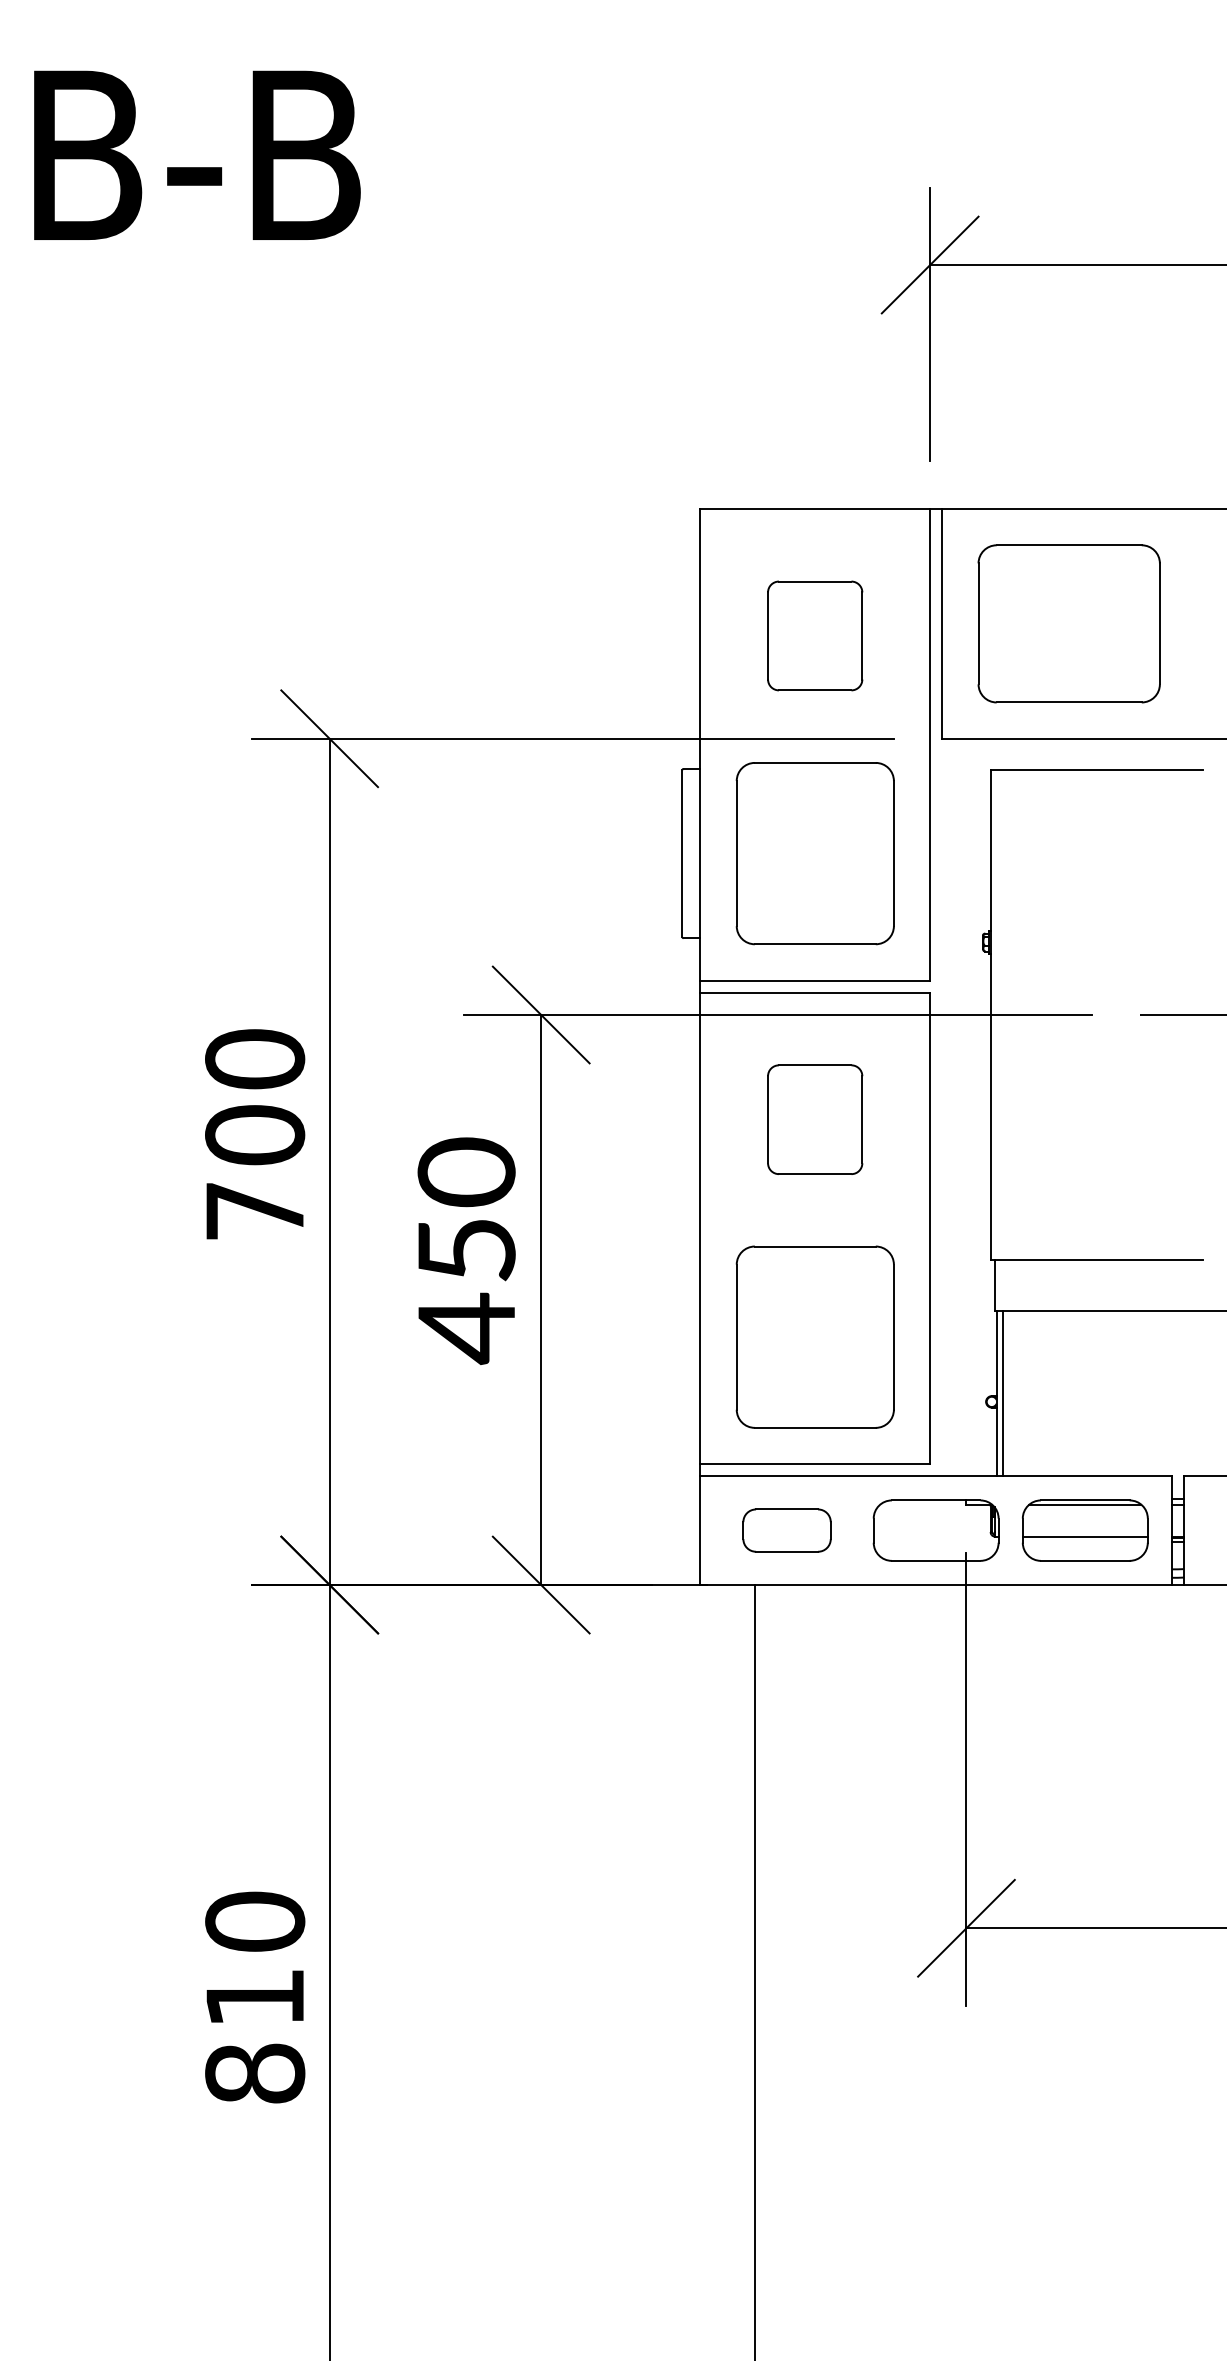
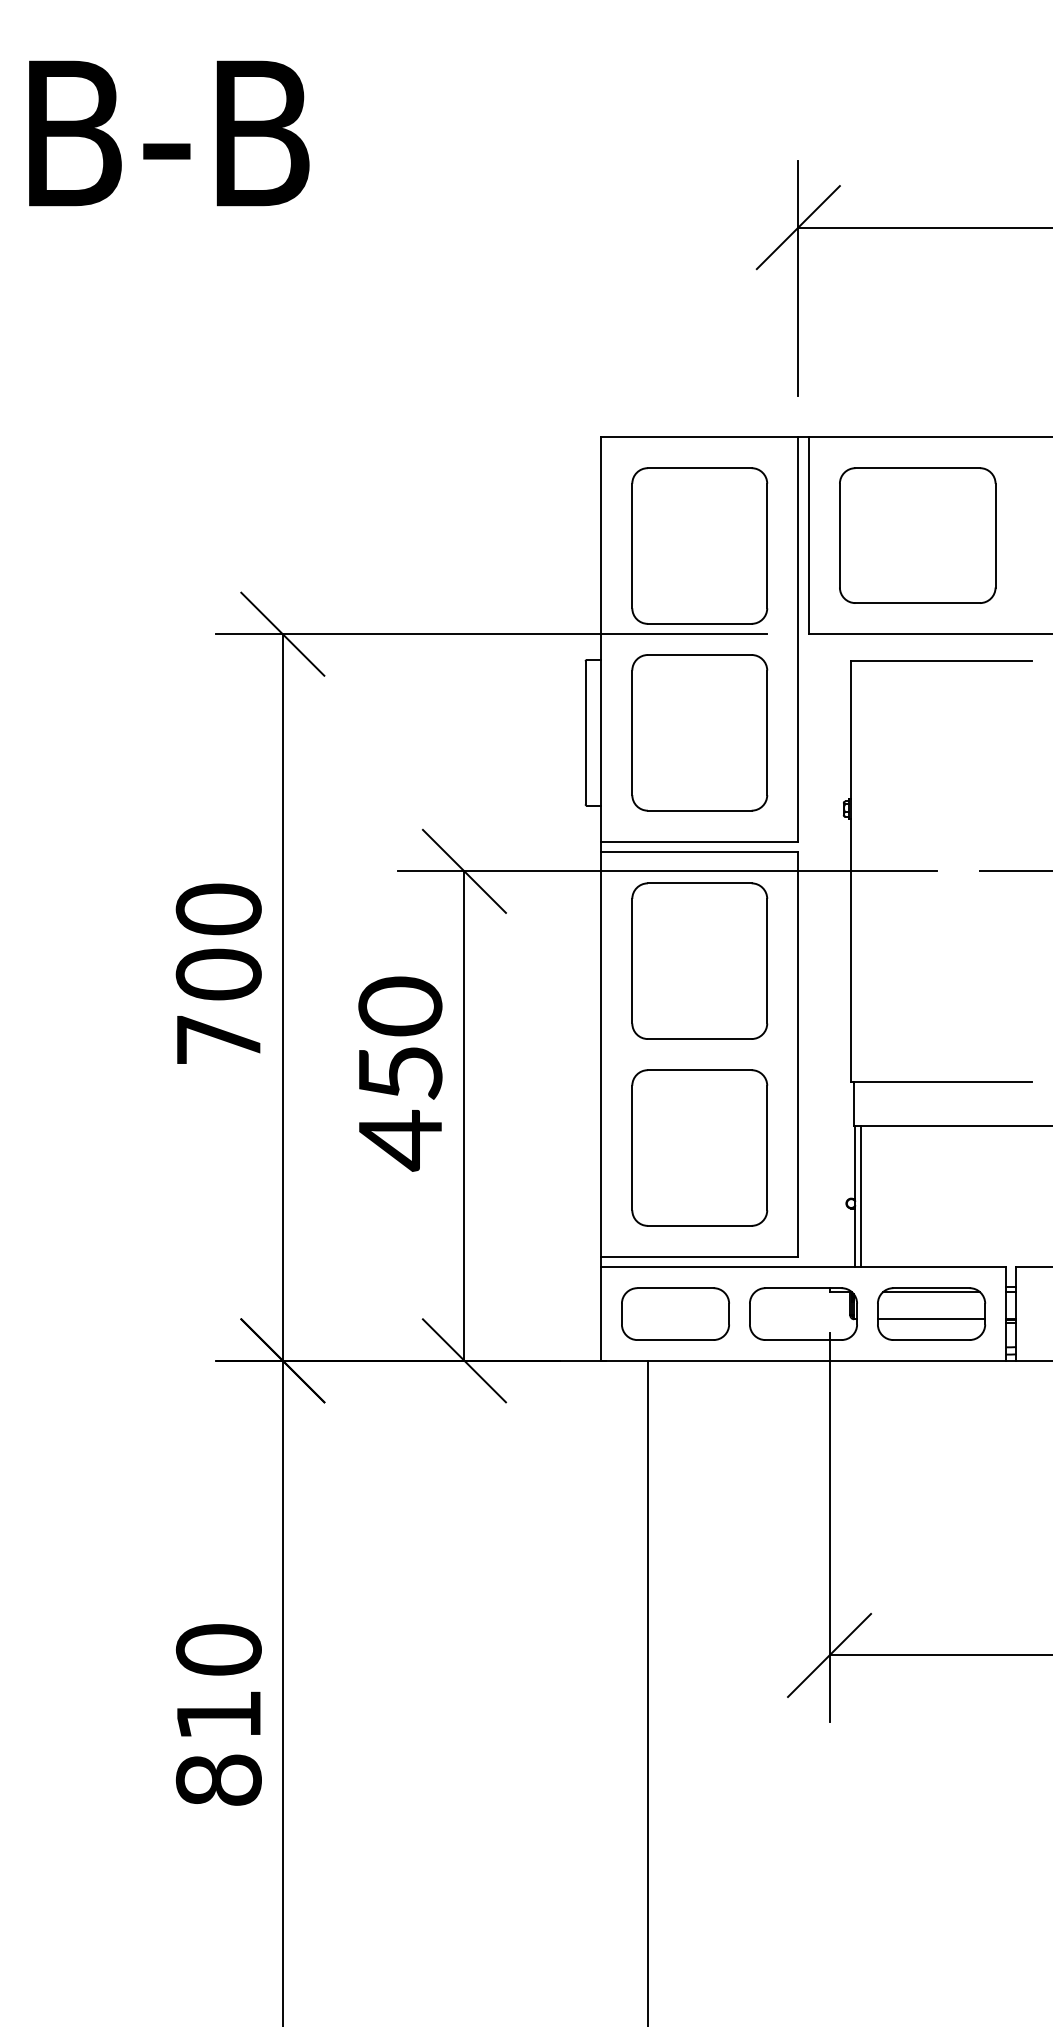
part: (814, 635) -> (699, 545), size x1.67
part: (814, 1119) -> (699, 961), size x1.67
part: (786, 1530) -> (675, 1313), size x1.43

